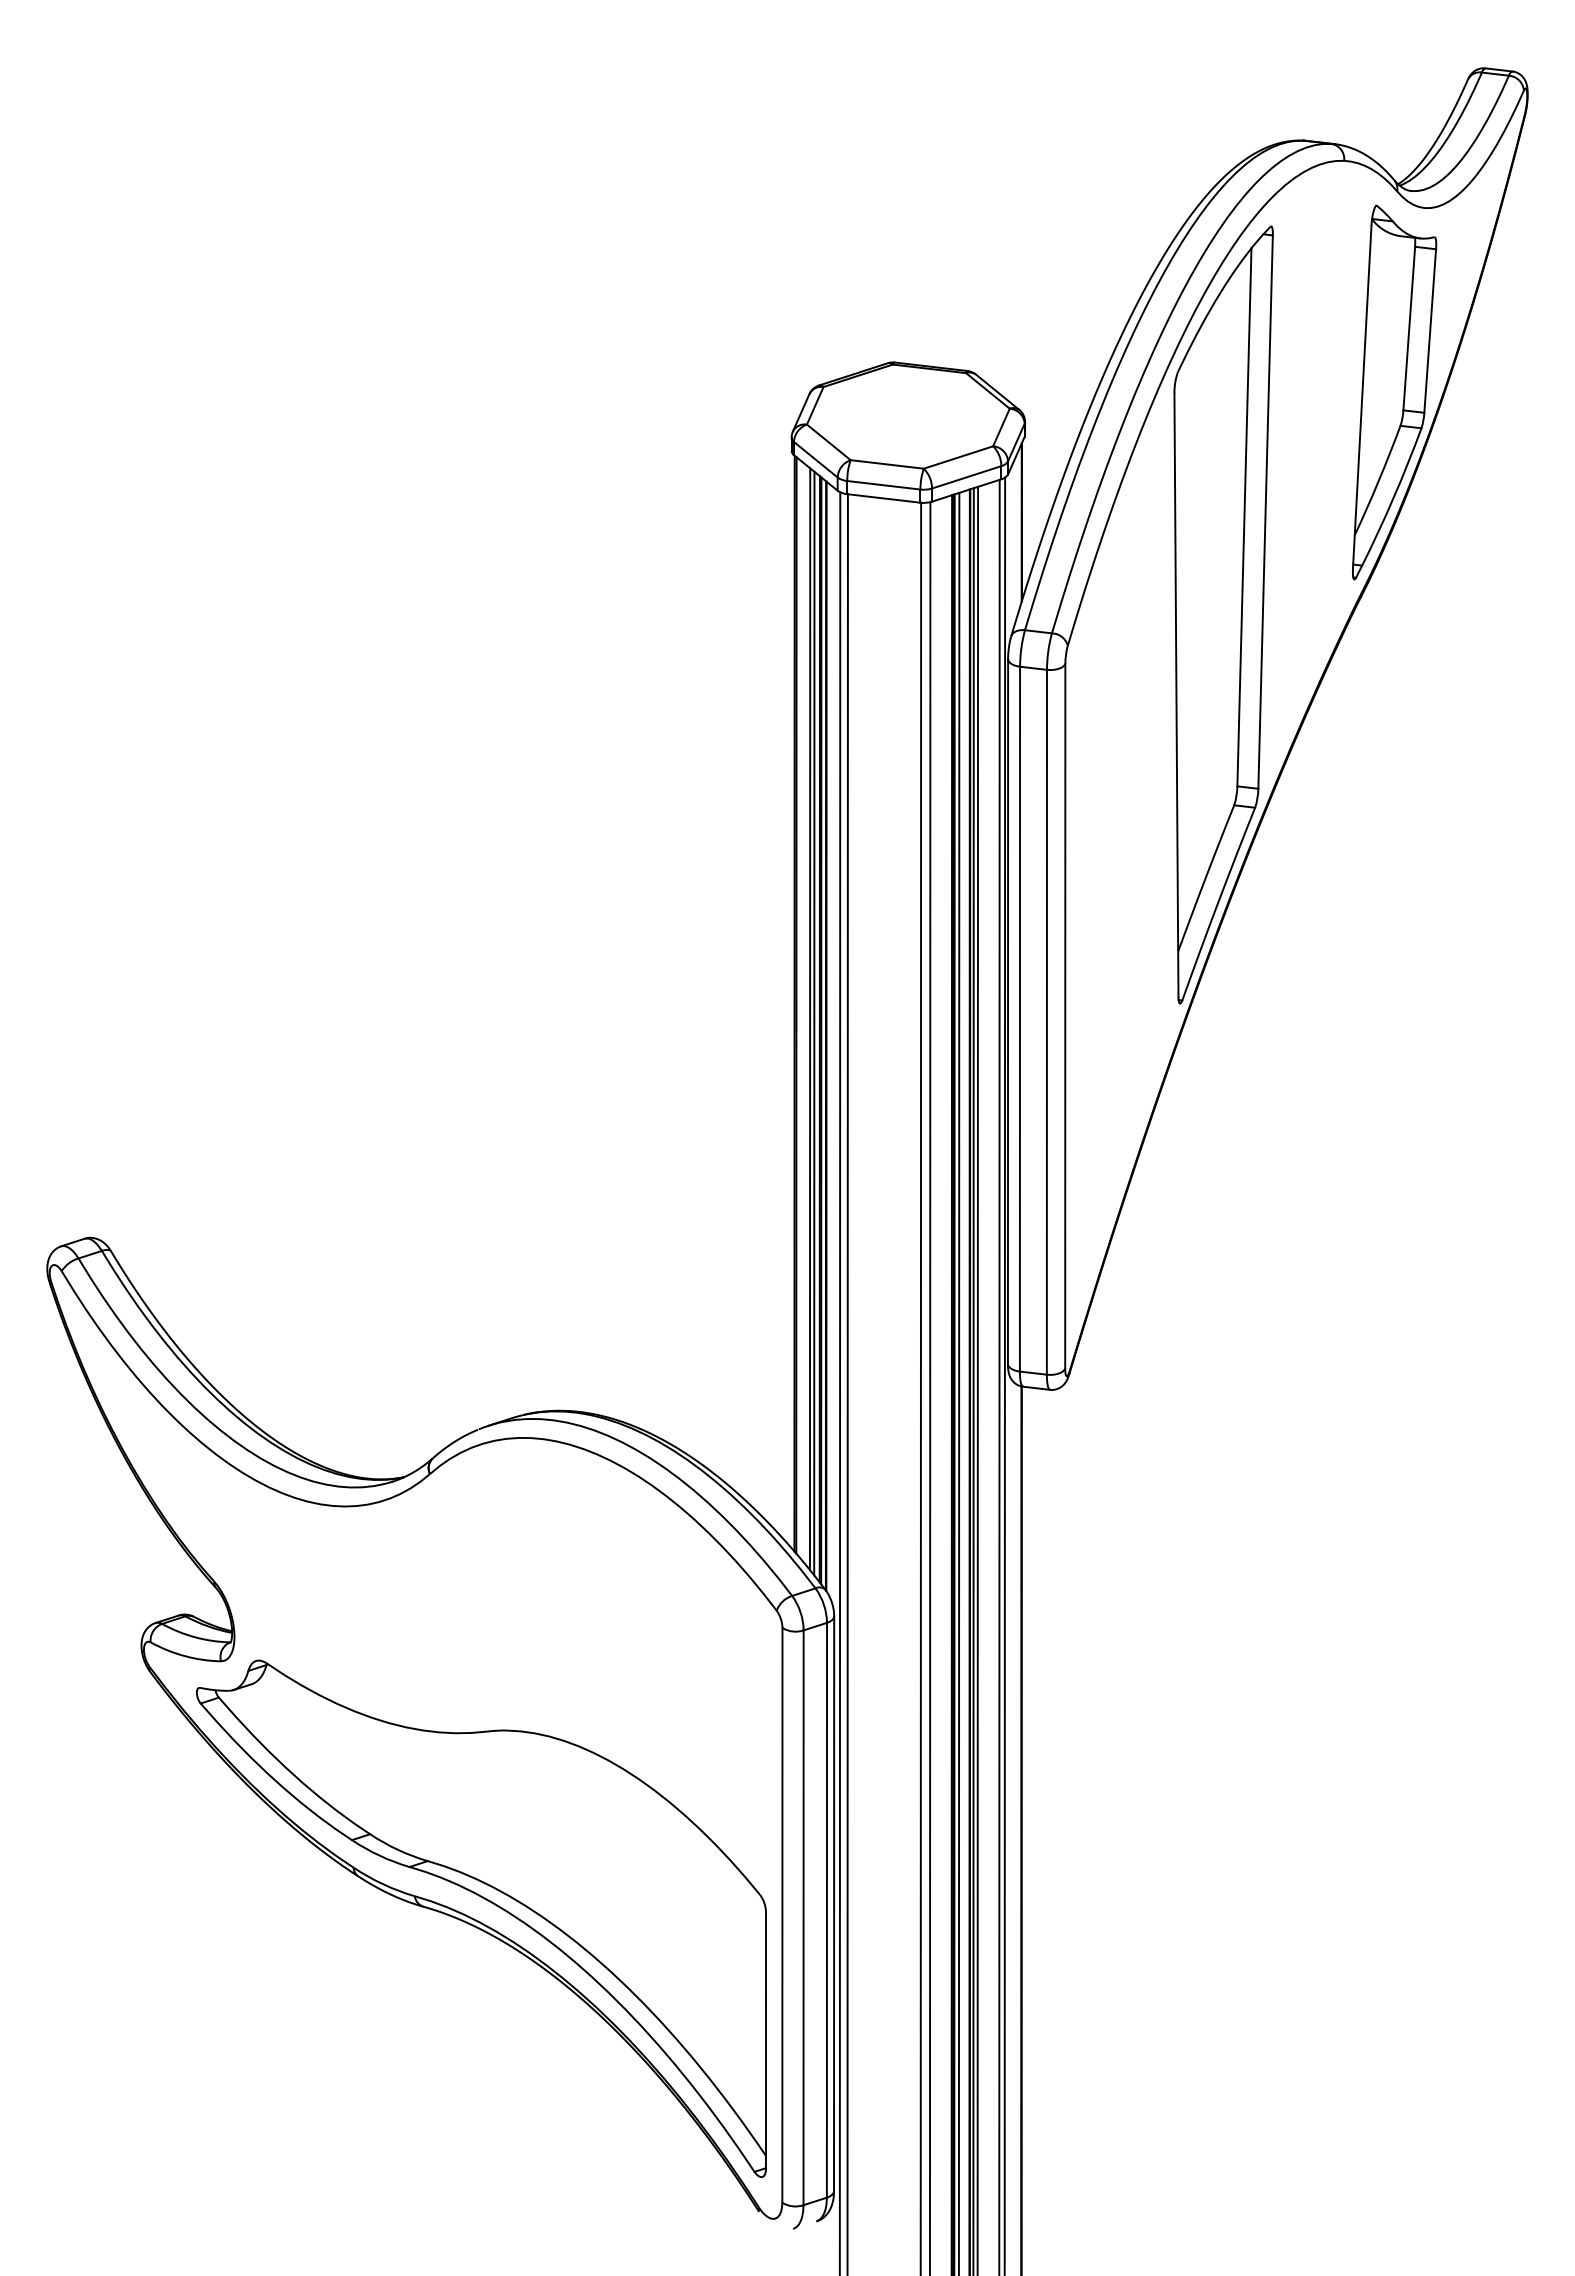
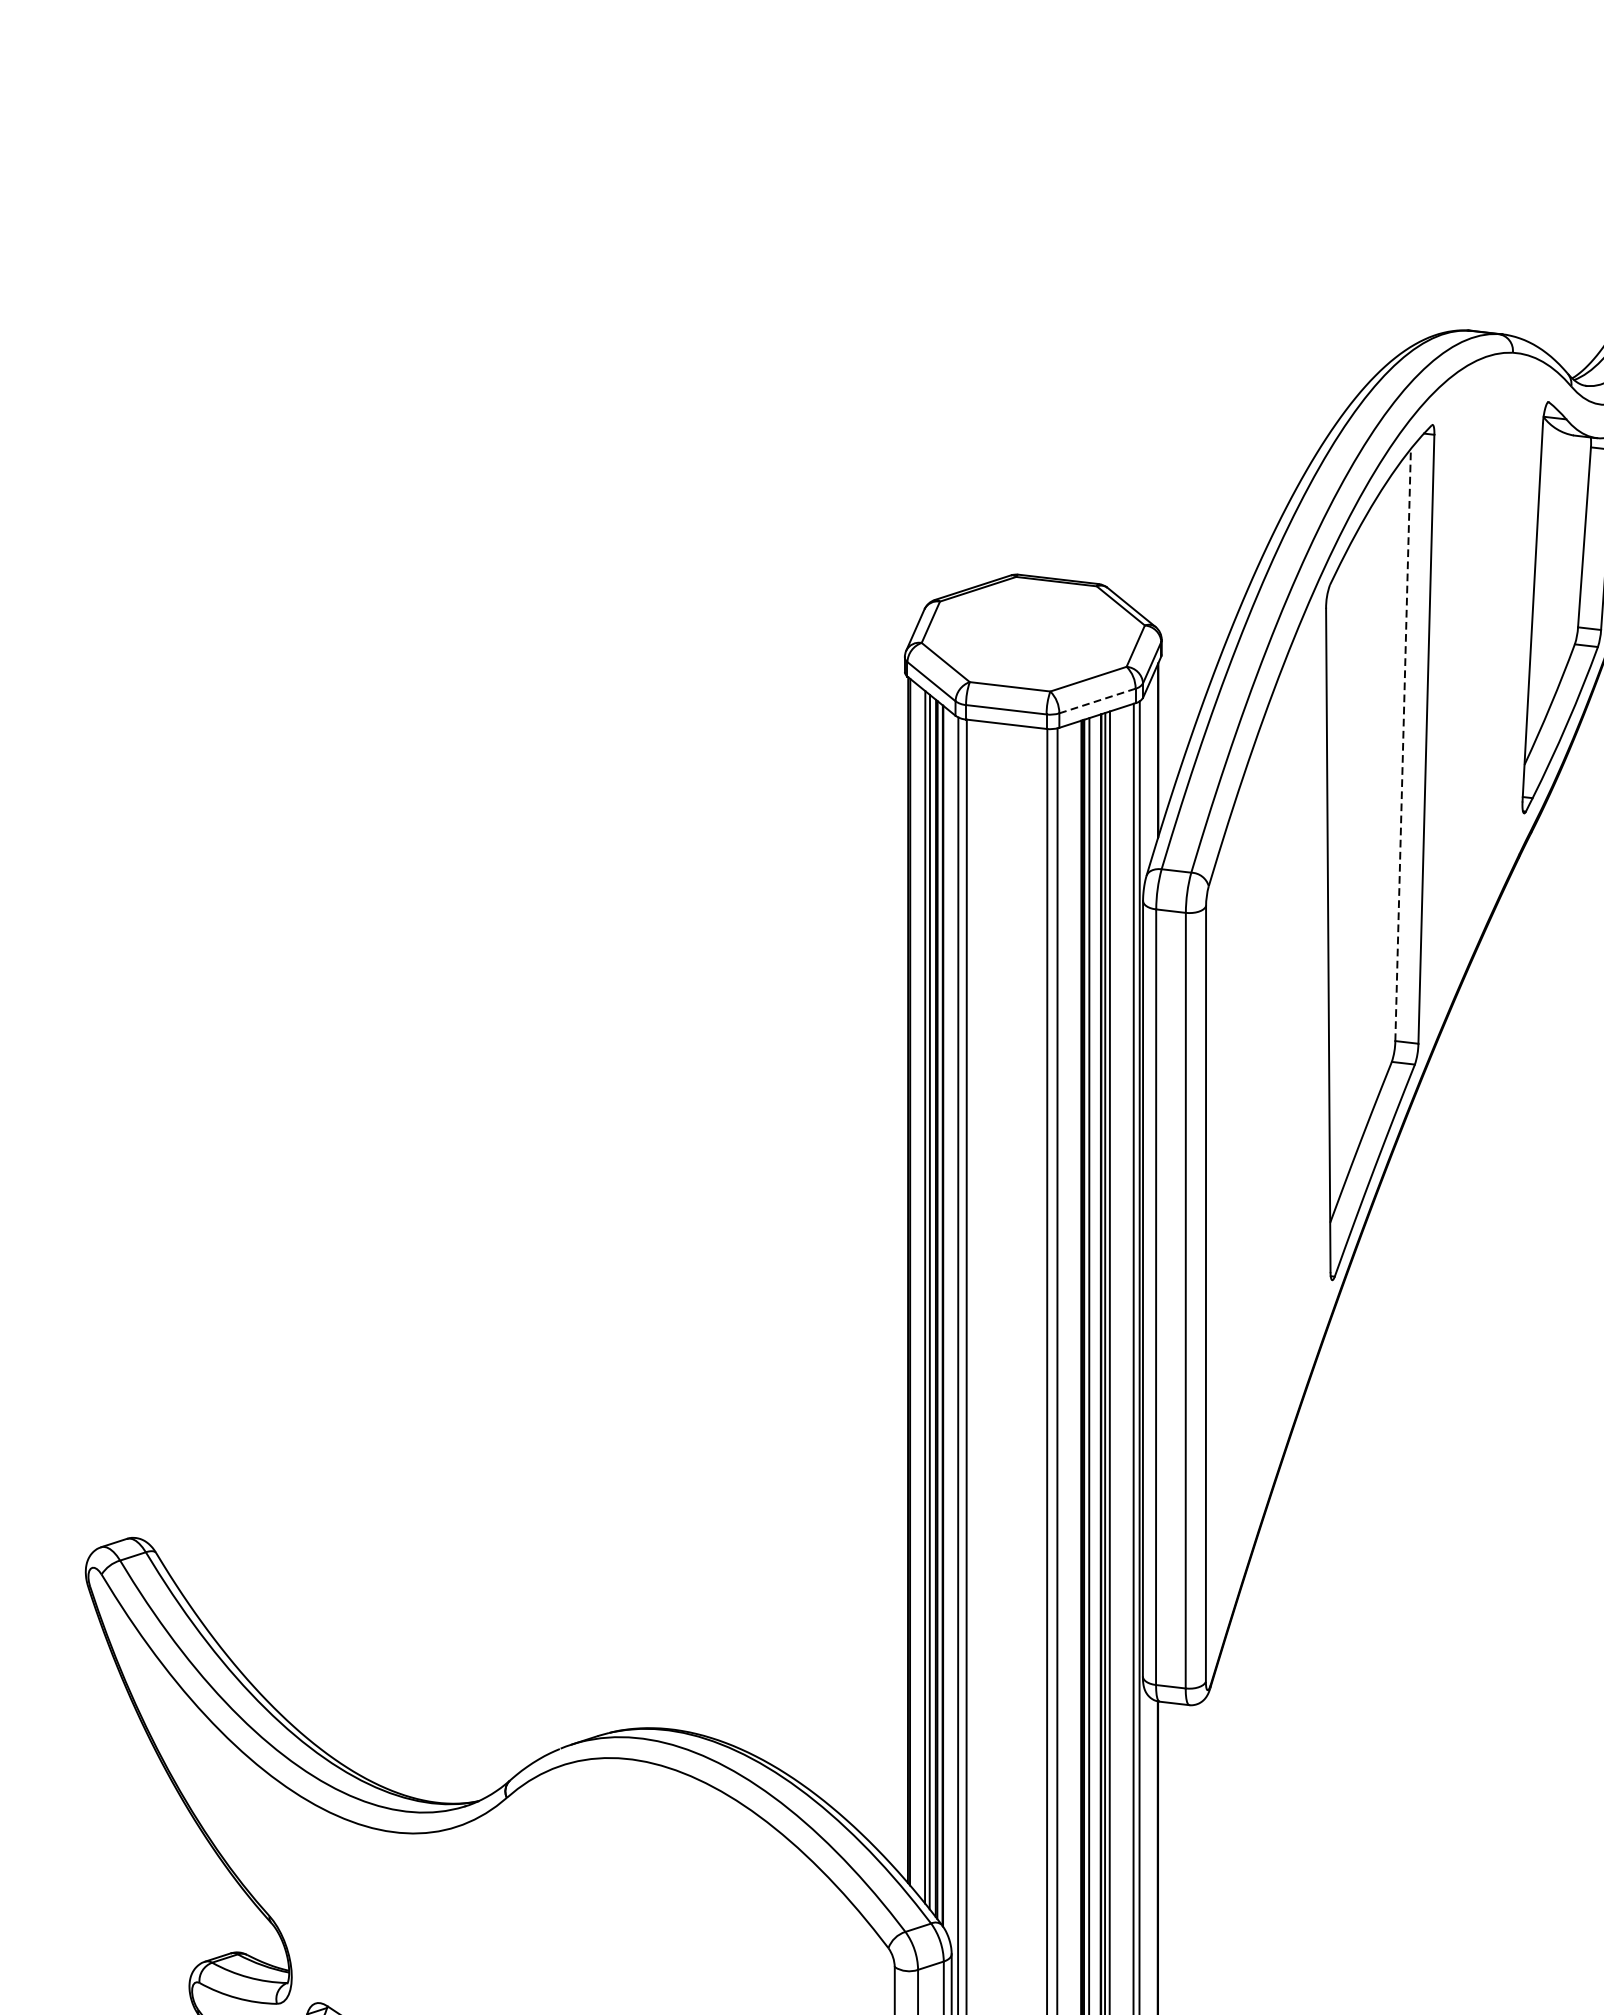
line: (966, 477) -> (1097, 701), solid -> dashed
line: (1244, 516) -> (1403, 744), solid -> dashed

